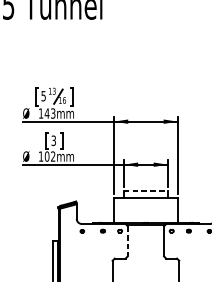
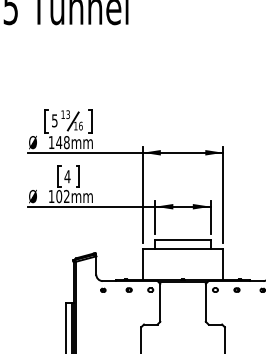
text: (52, 113) -> (66, 142), 143mm -> 148mm
text: (53, 140) -> (67, 176), 3 -> 4
line: (146, 190) -> (183, 239), dashed -> solid
line: (127, 241) -> (160, 302), dashed -> solid

